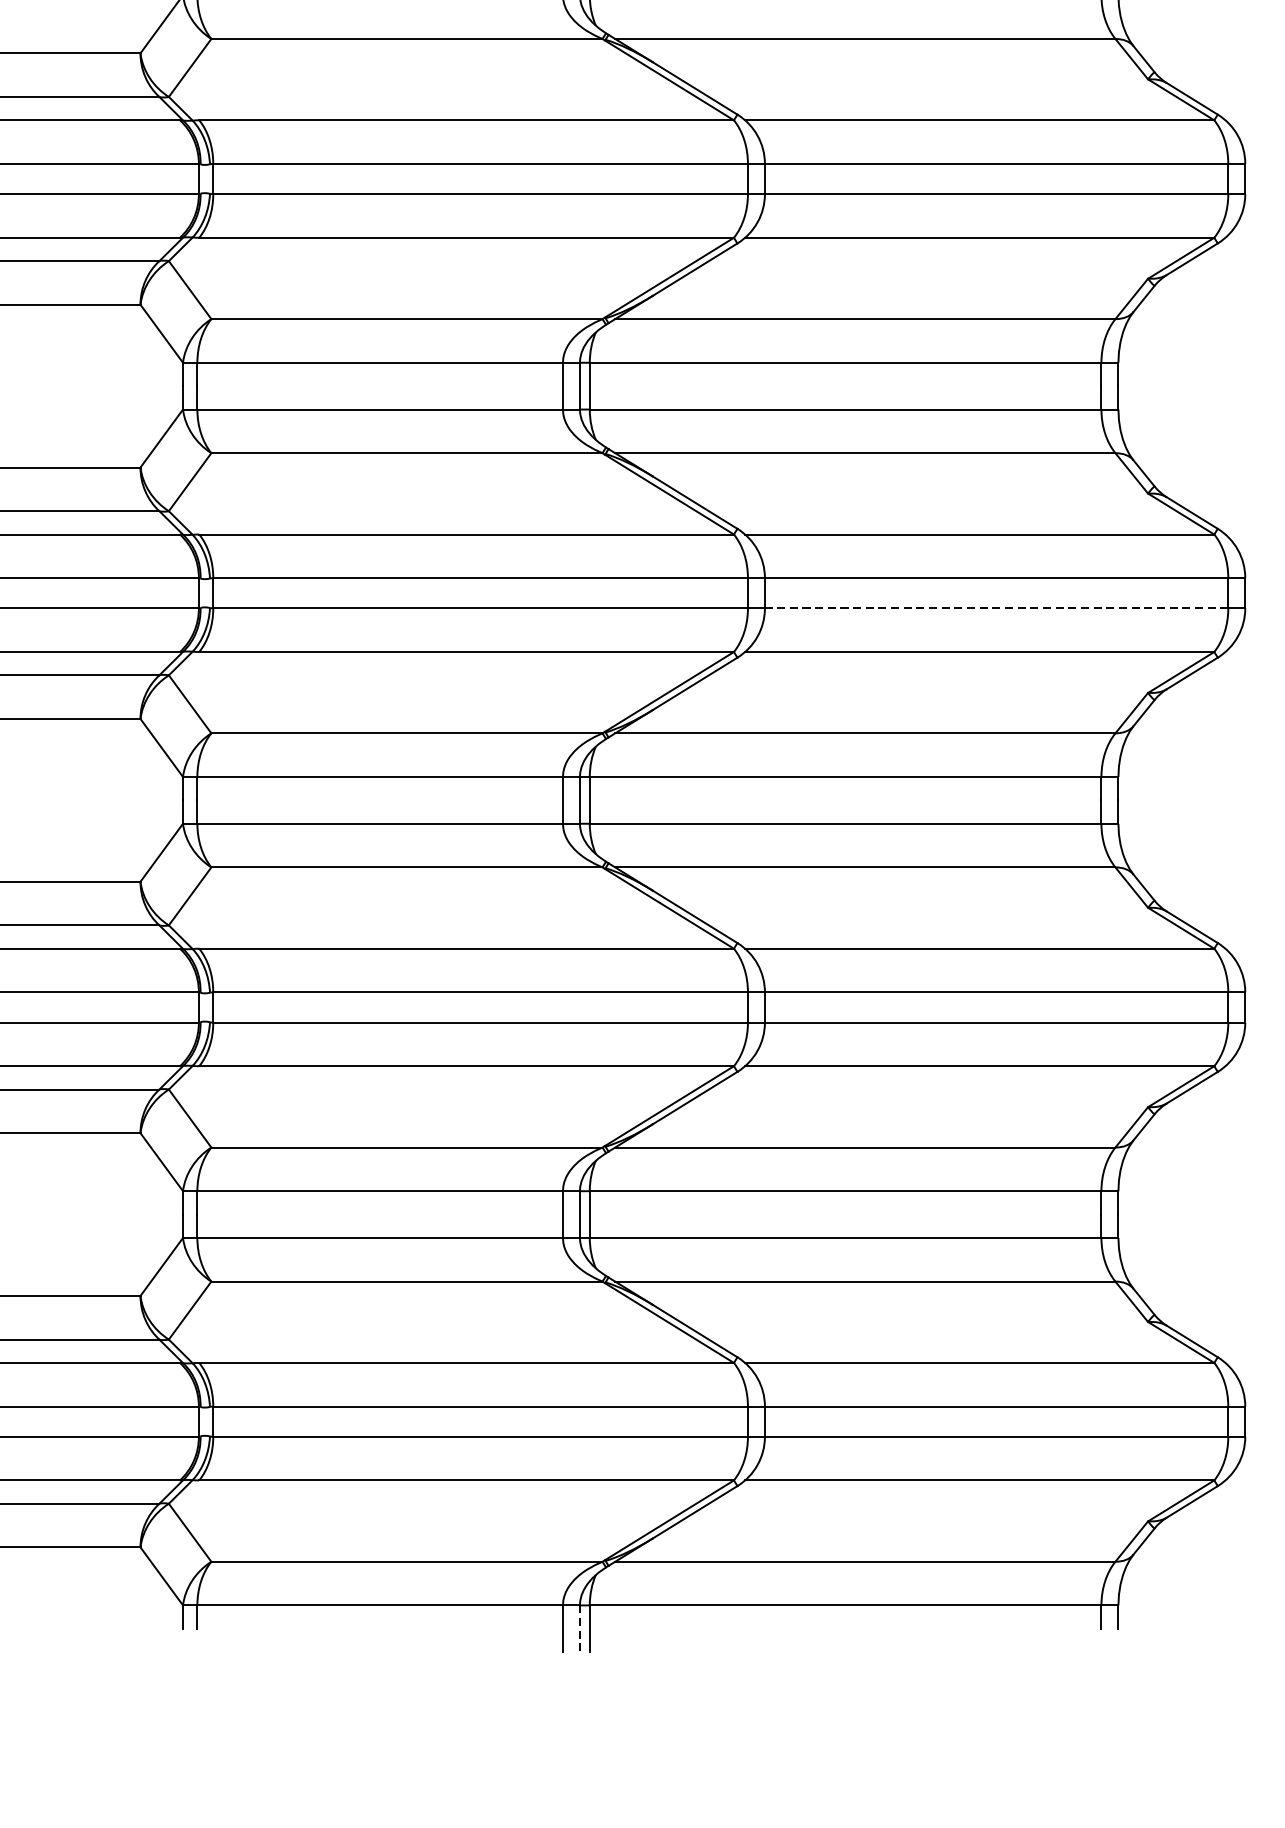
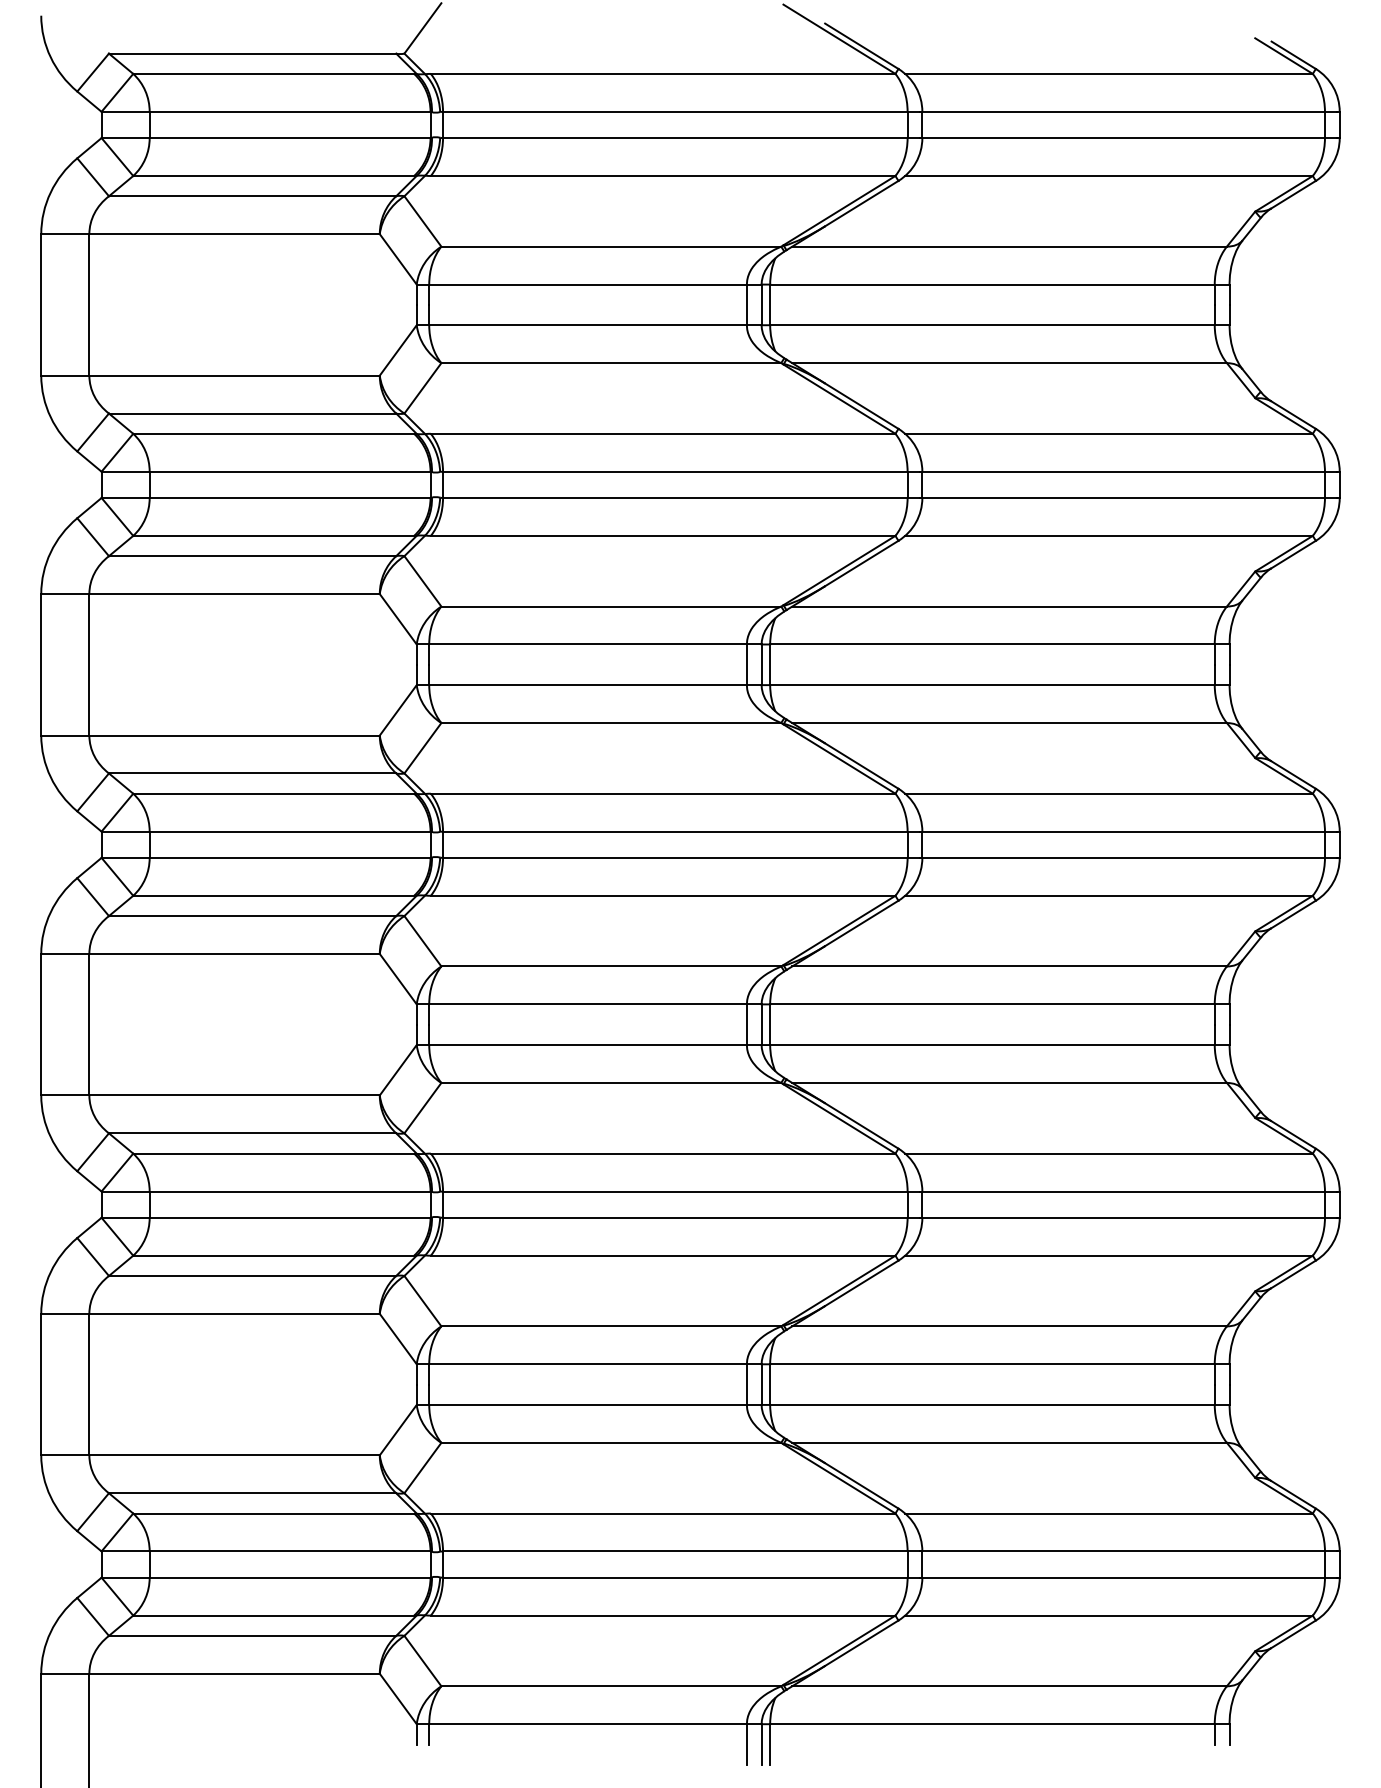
line: (996, 607) -> (1123, 857), dashed -> solid
line: (579, 1629) -> (761, 1745), dashed -> solid

